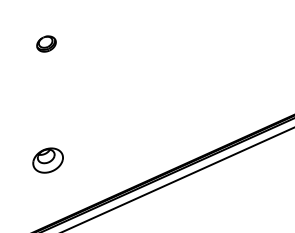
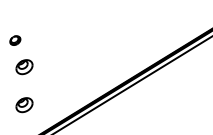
part: (56, 93) -> (24, 67), added

